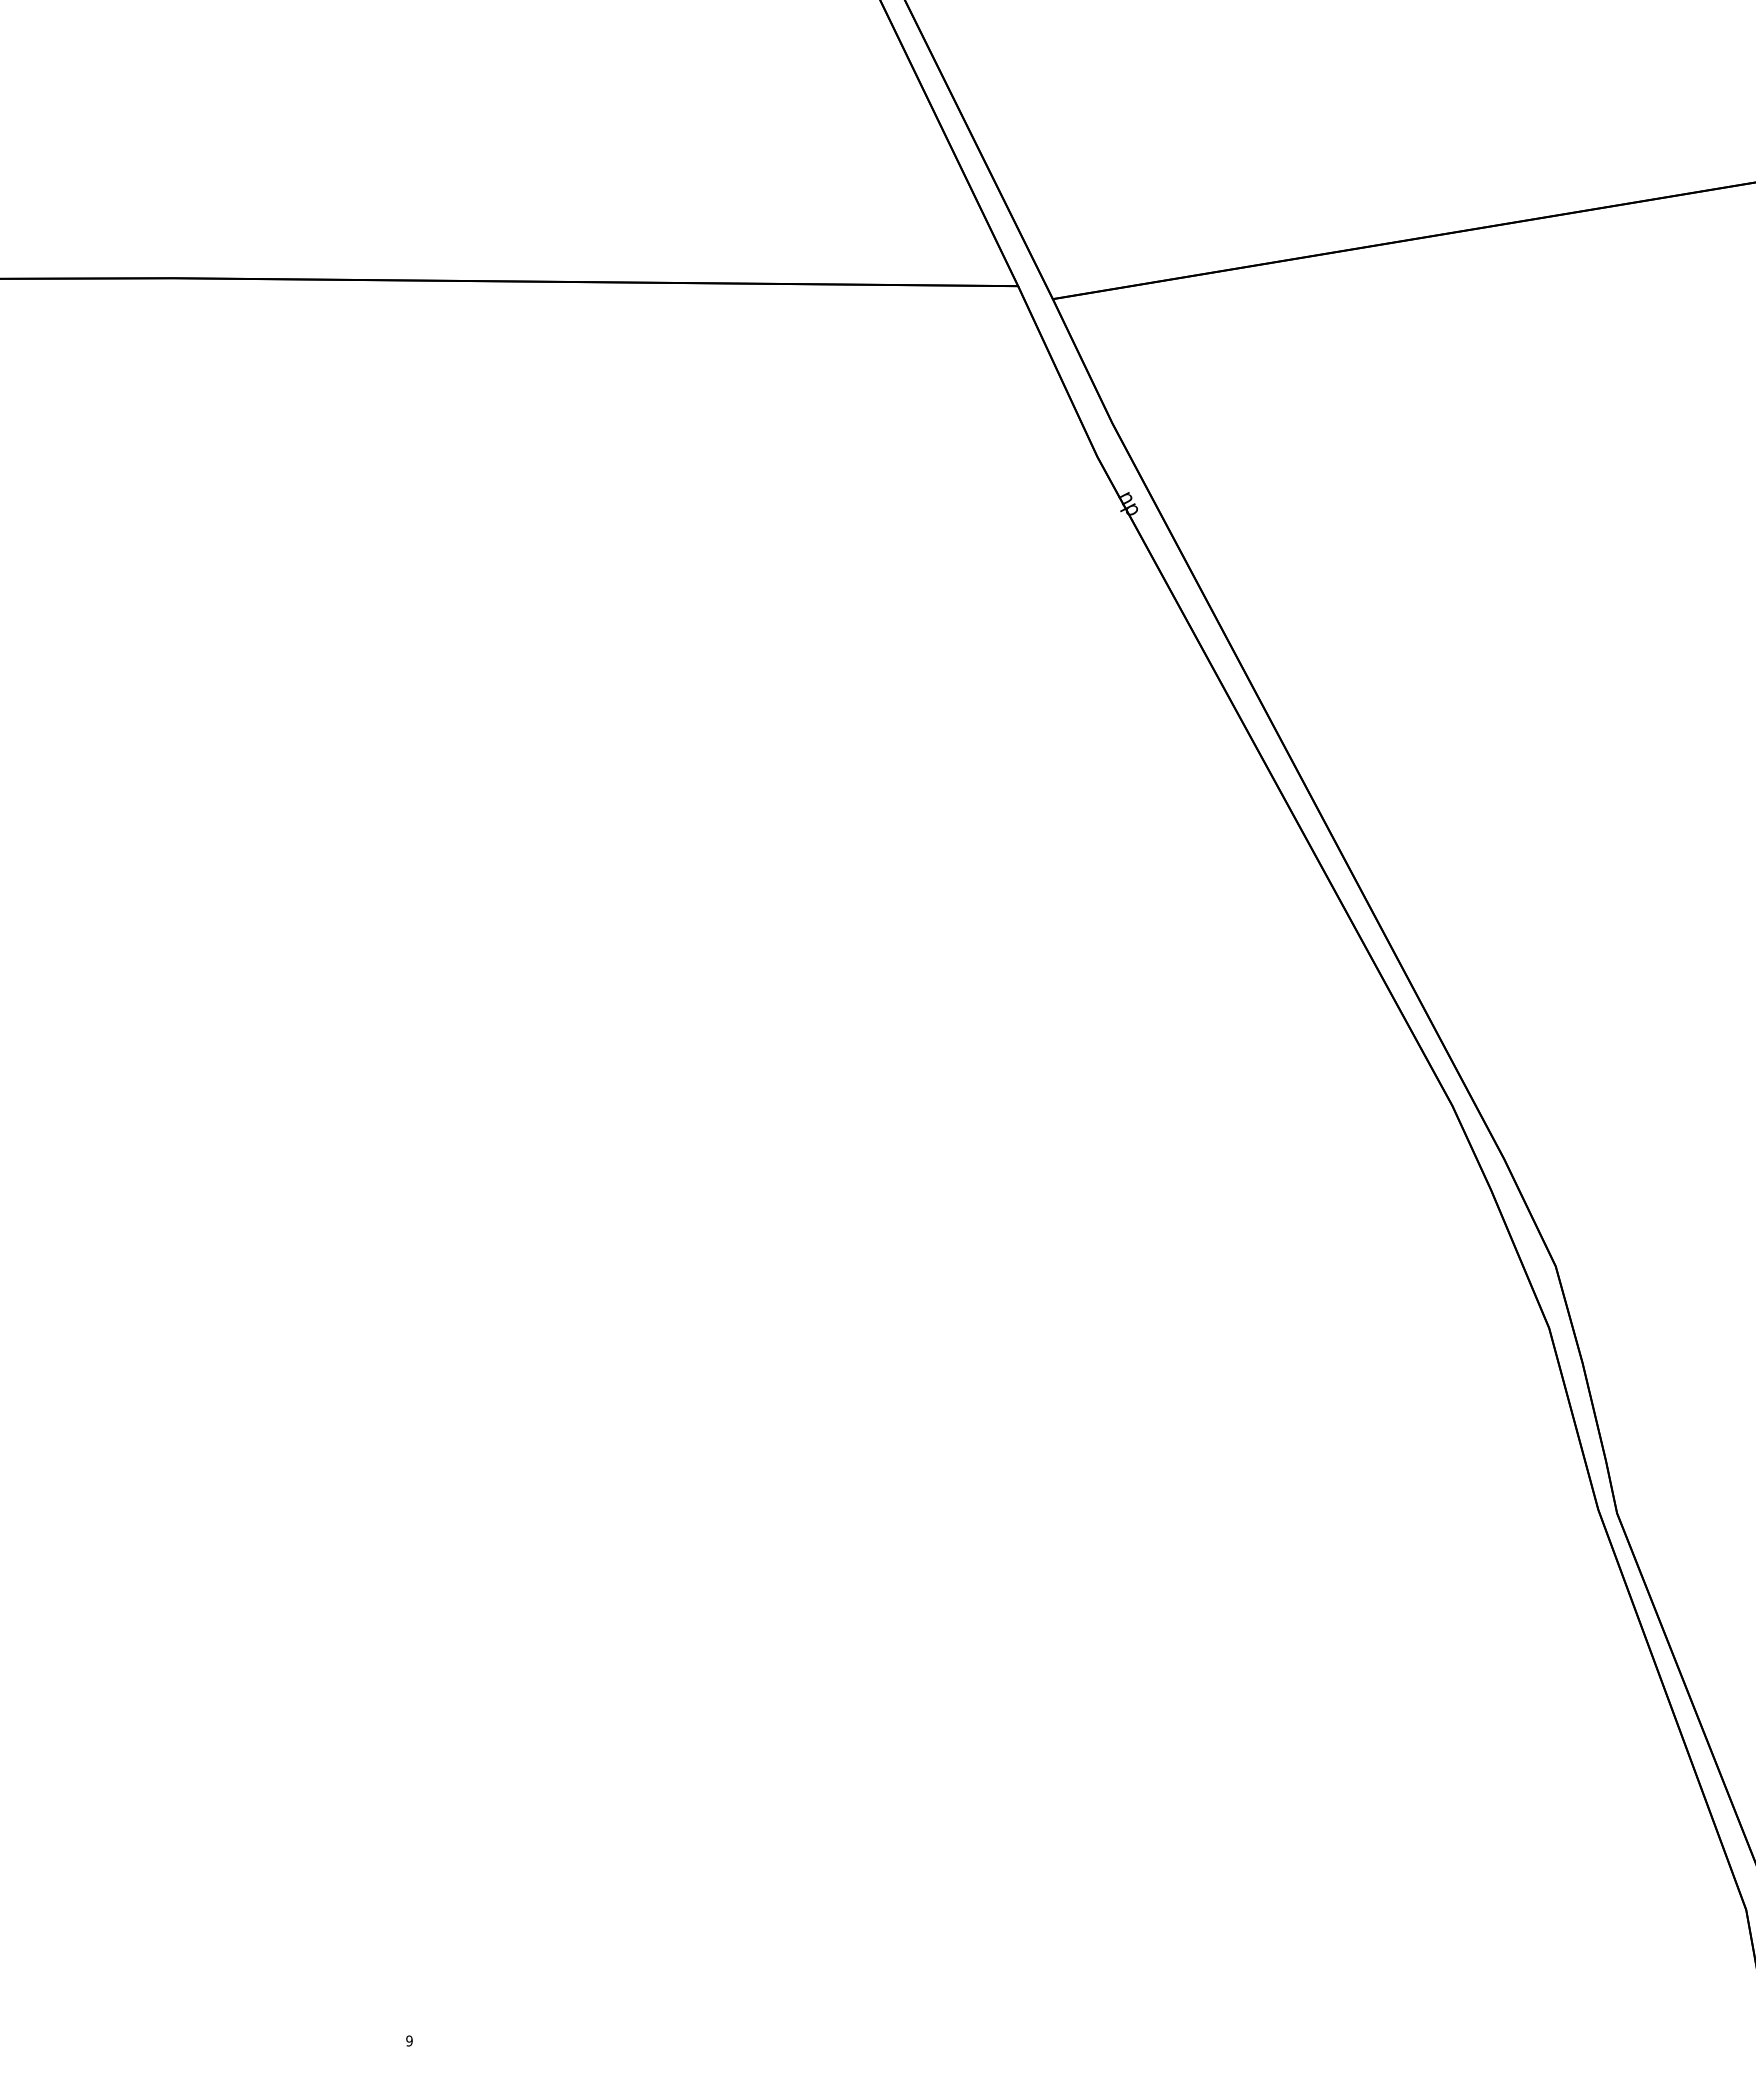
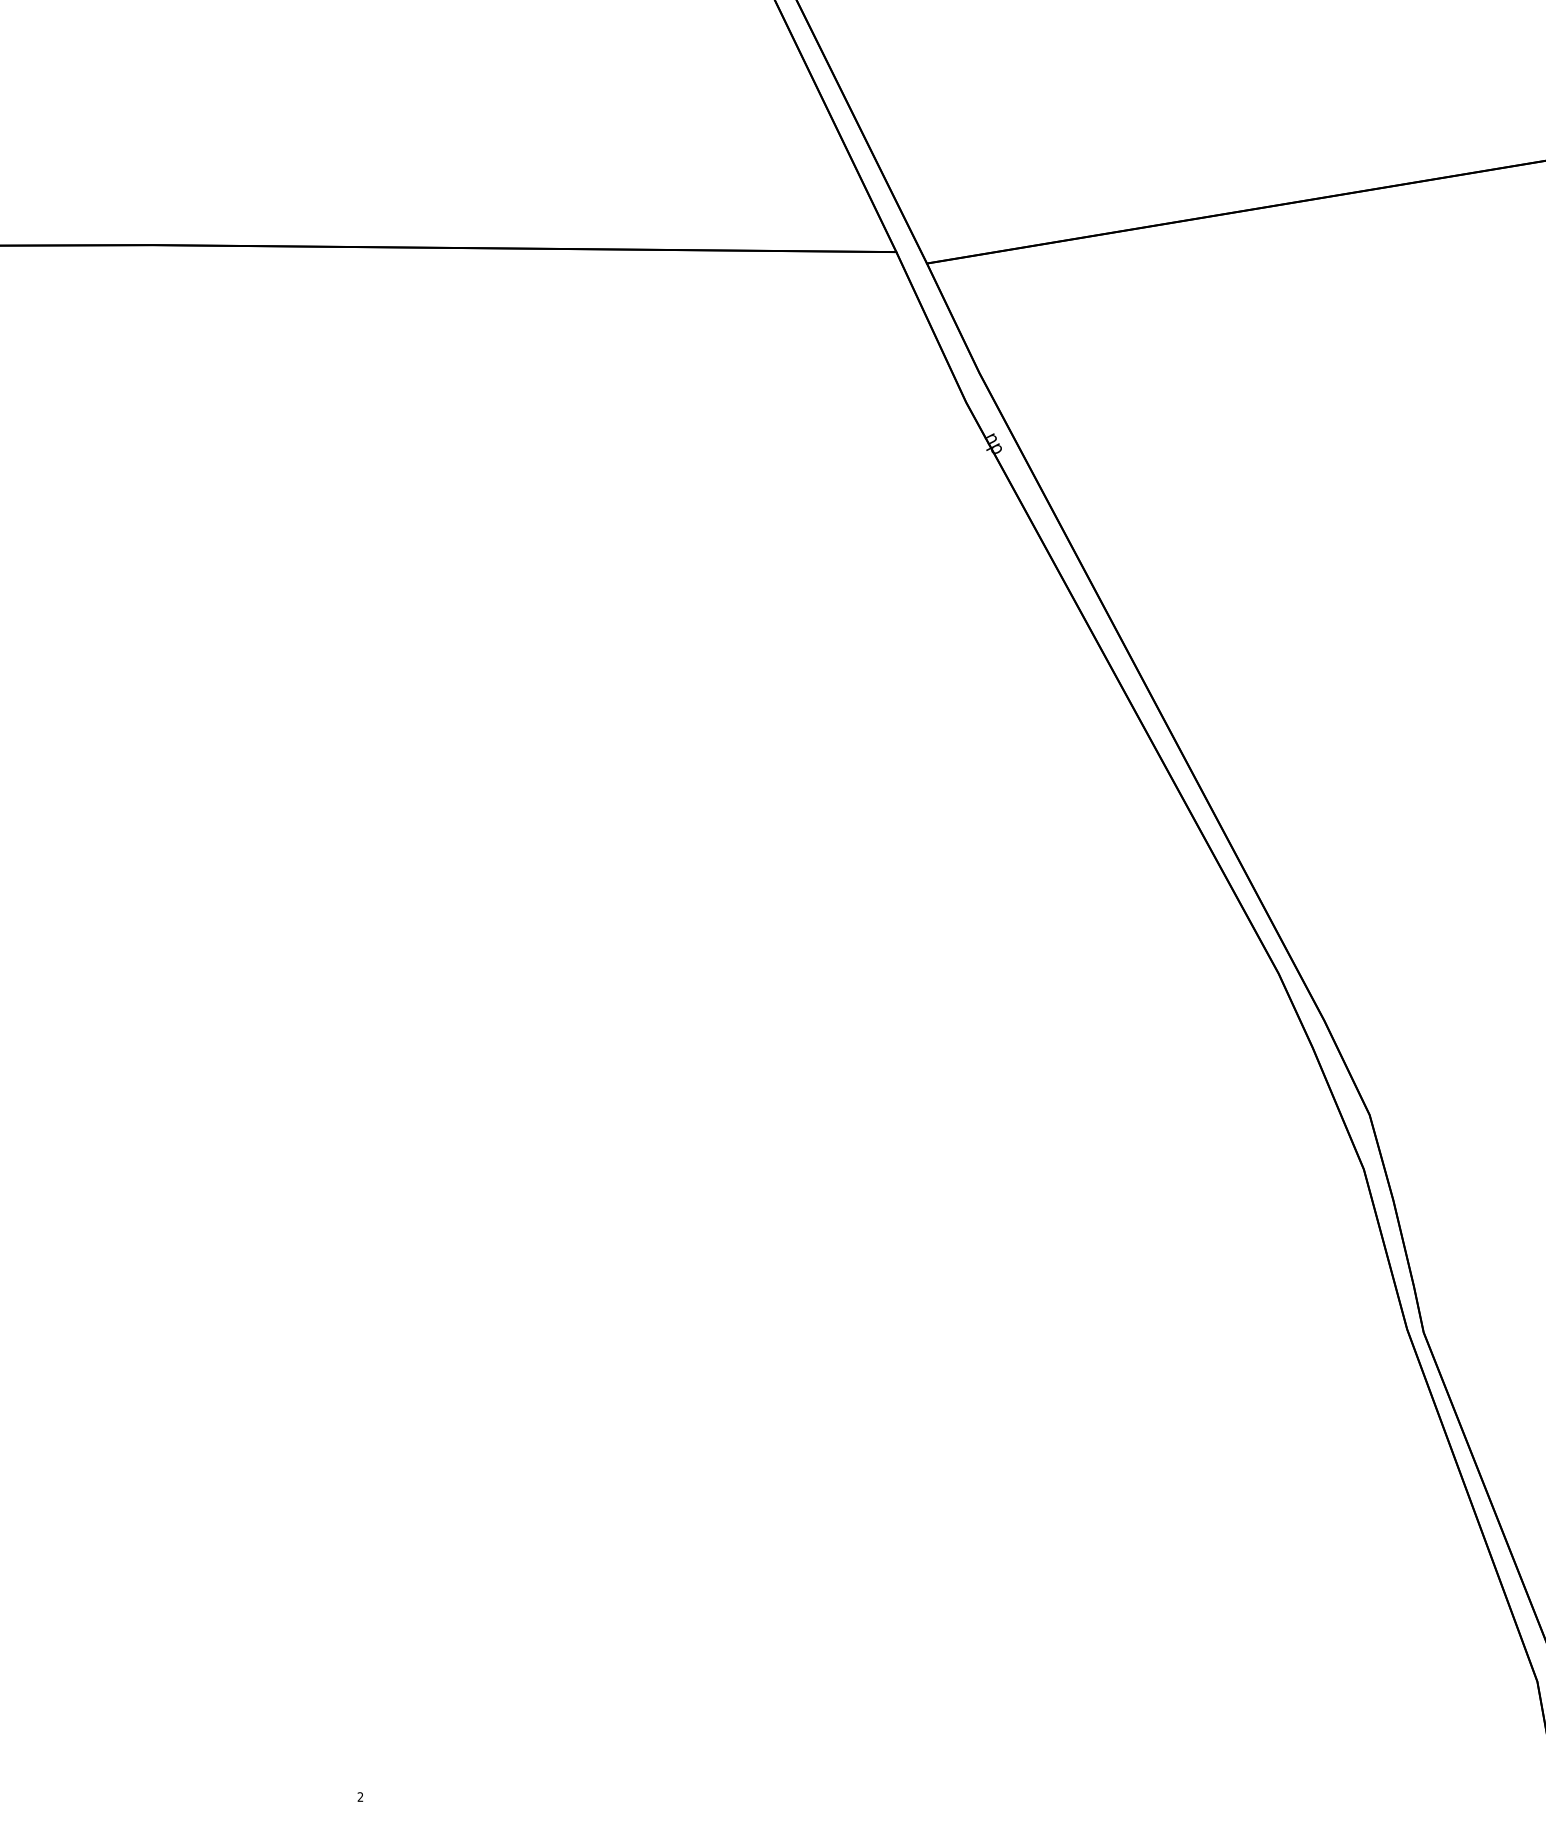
text: (409, 2040) -> (360, 1796), 9 -> 2

